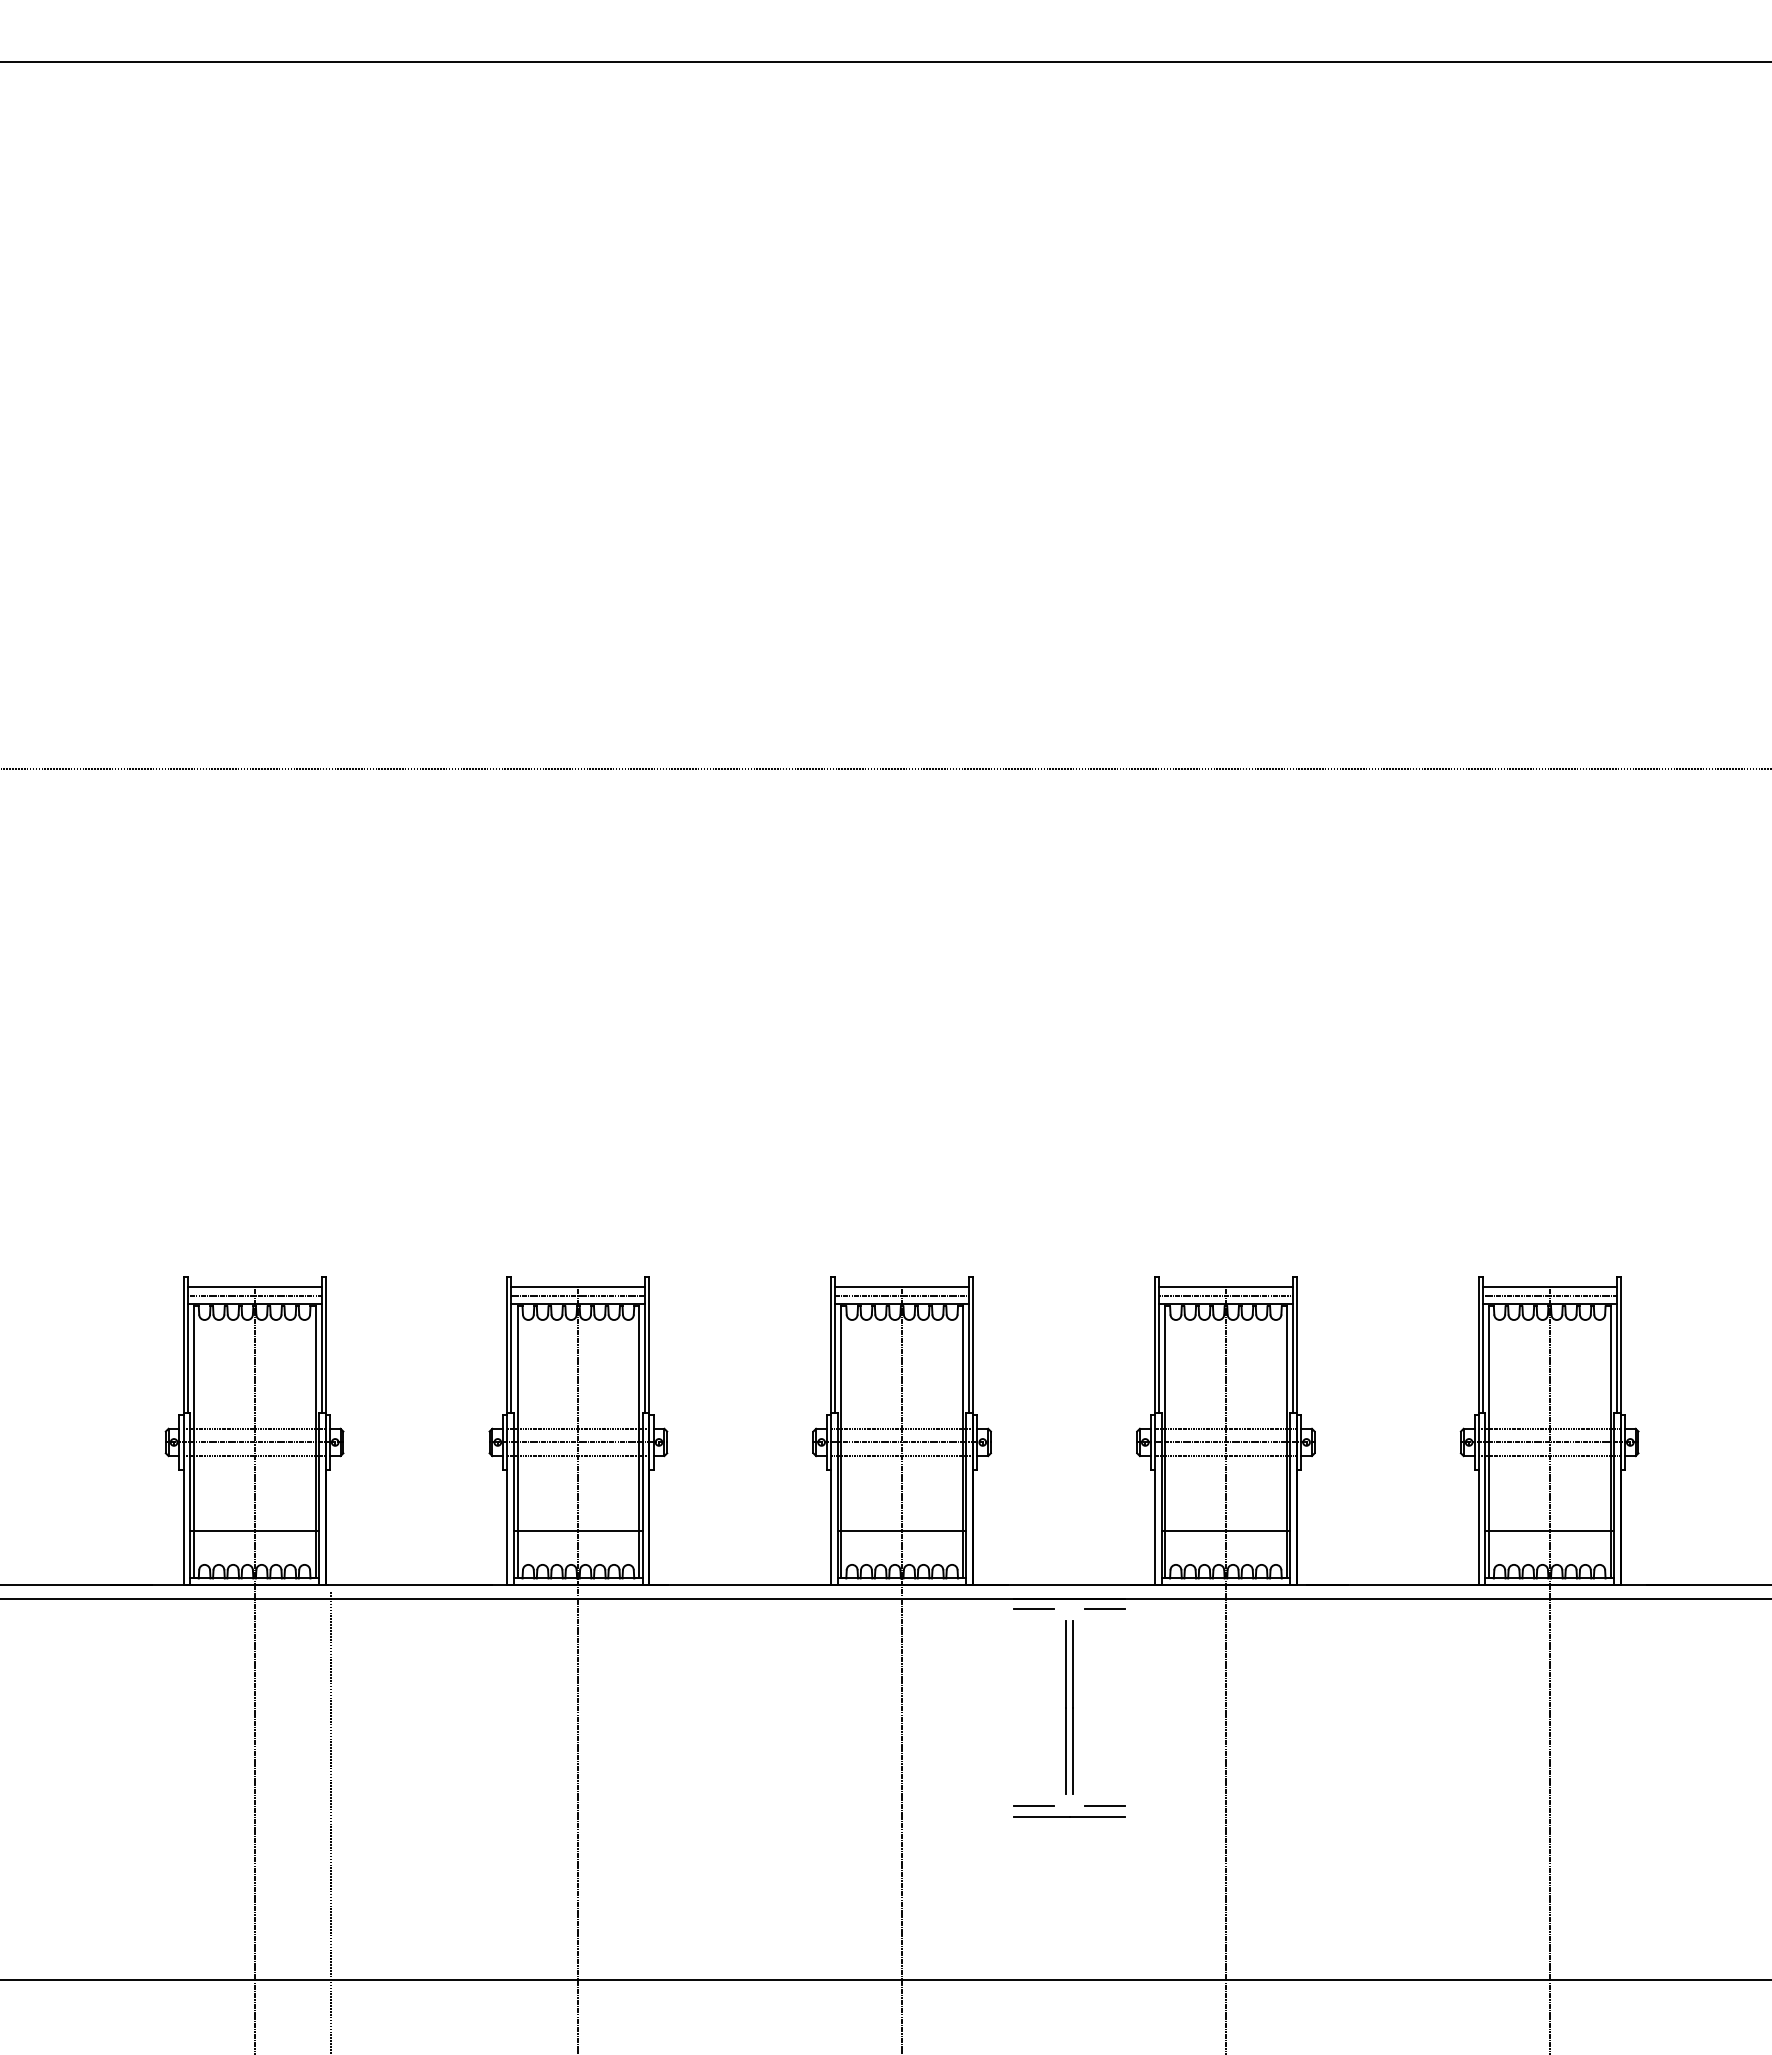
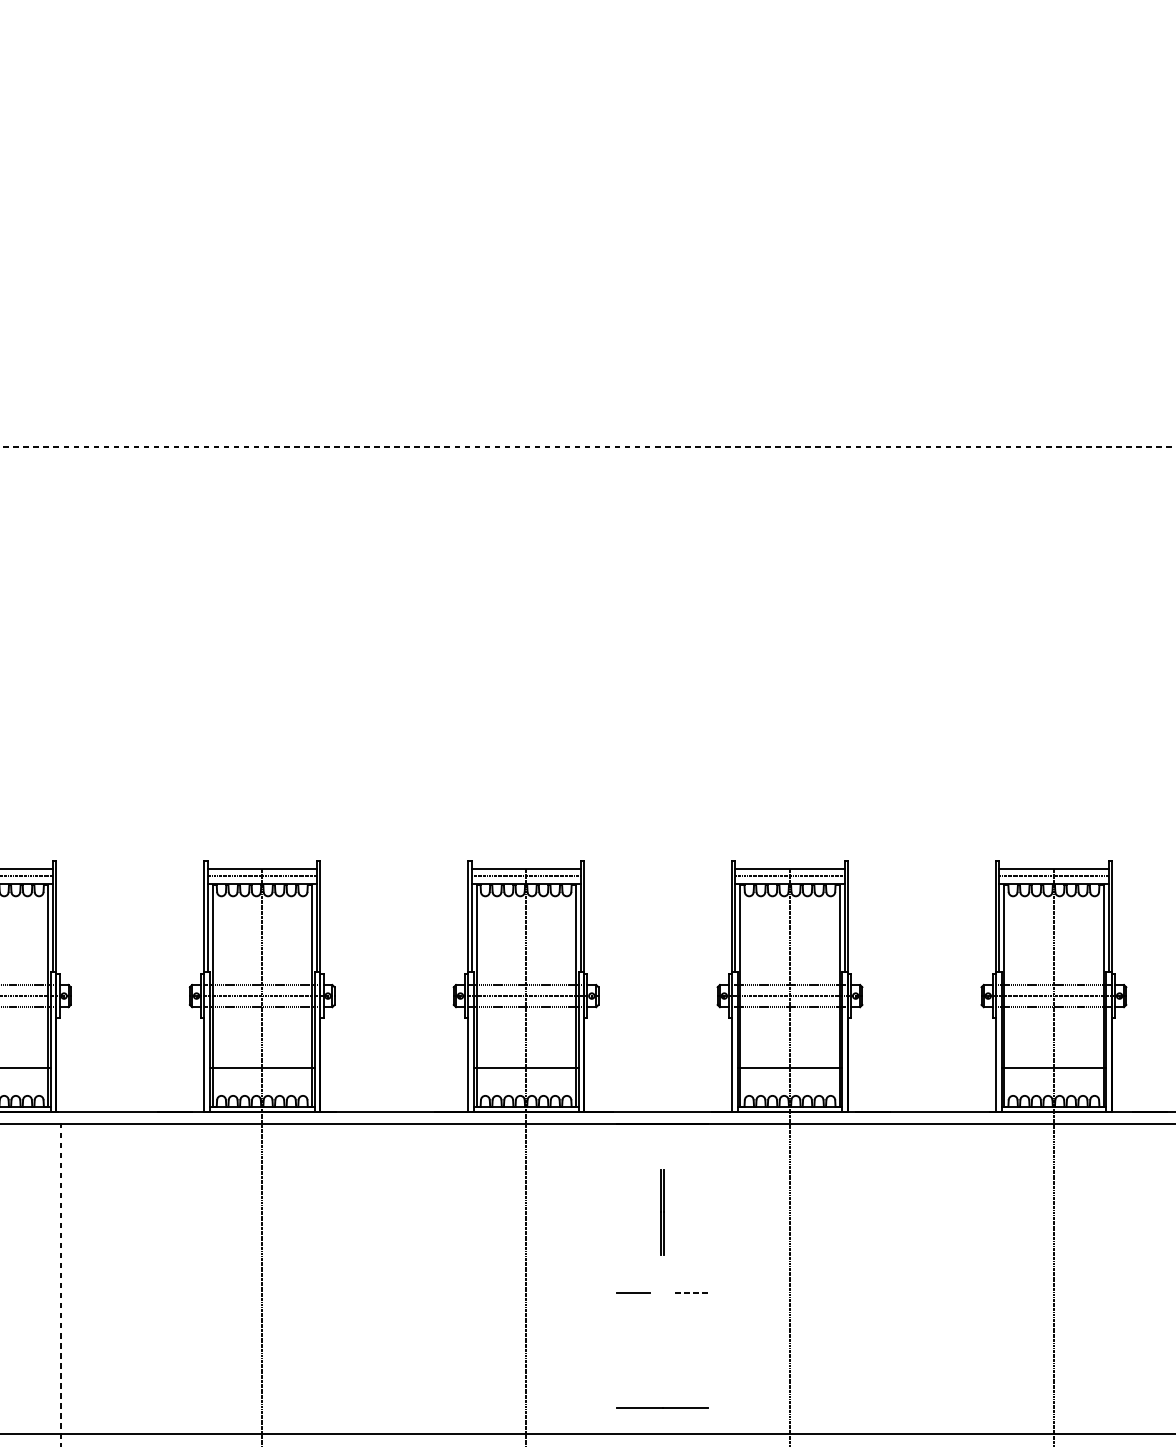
line: (1033, 1608) -> (633, 1131), removed
line: (1105, 1608) -> (691, 1131), removed
part: (1069, 1707) -> (662, 1212), size x0.6
line: (1104, 1806) -> (691, 1292), solid -> dashed
line: (1069, 1816) -> (662, 1407), moved

